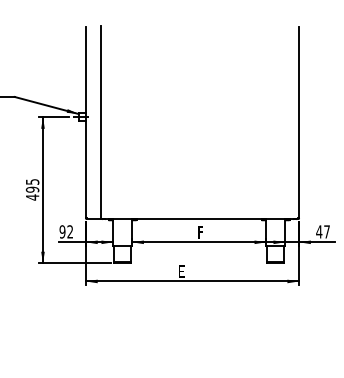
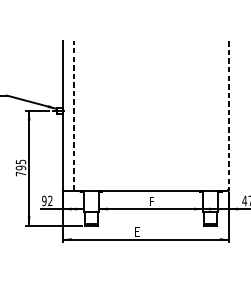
line: (100, 122) -> (73, 115), solid -> dashed
line: (299, 123) -> (229, 116), solid -> dashed
text: (32, 197) -> (20, 174), 495 -> 795

